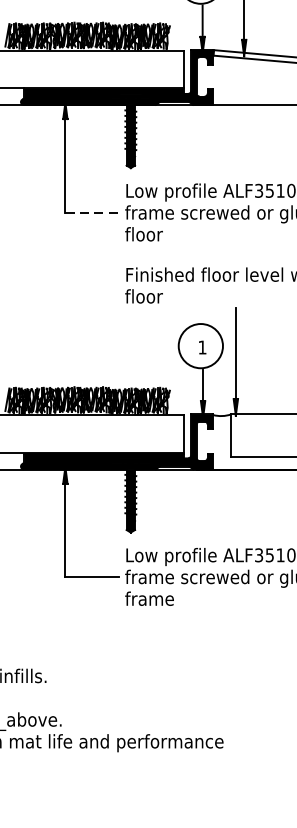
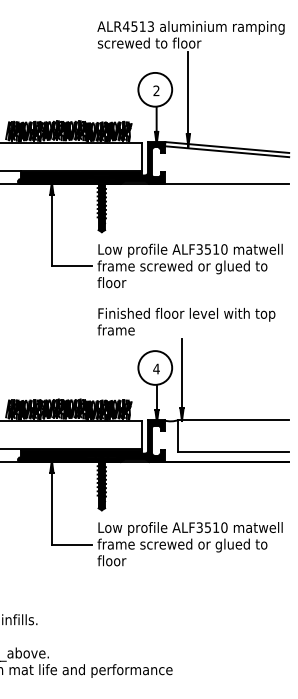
line: (92, 213) -> (72, 266), dashed -> solid
text: (152, 295) -> (118, 329), floor -> frame
text: (202, 346) -> (156, 368), 1 -> 4
text: (152, 598) -> (118, 560), frame -> floor

